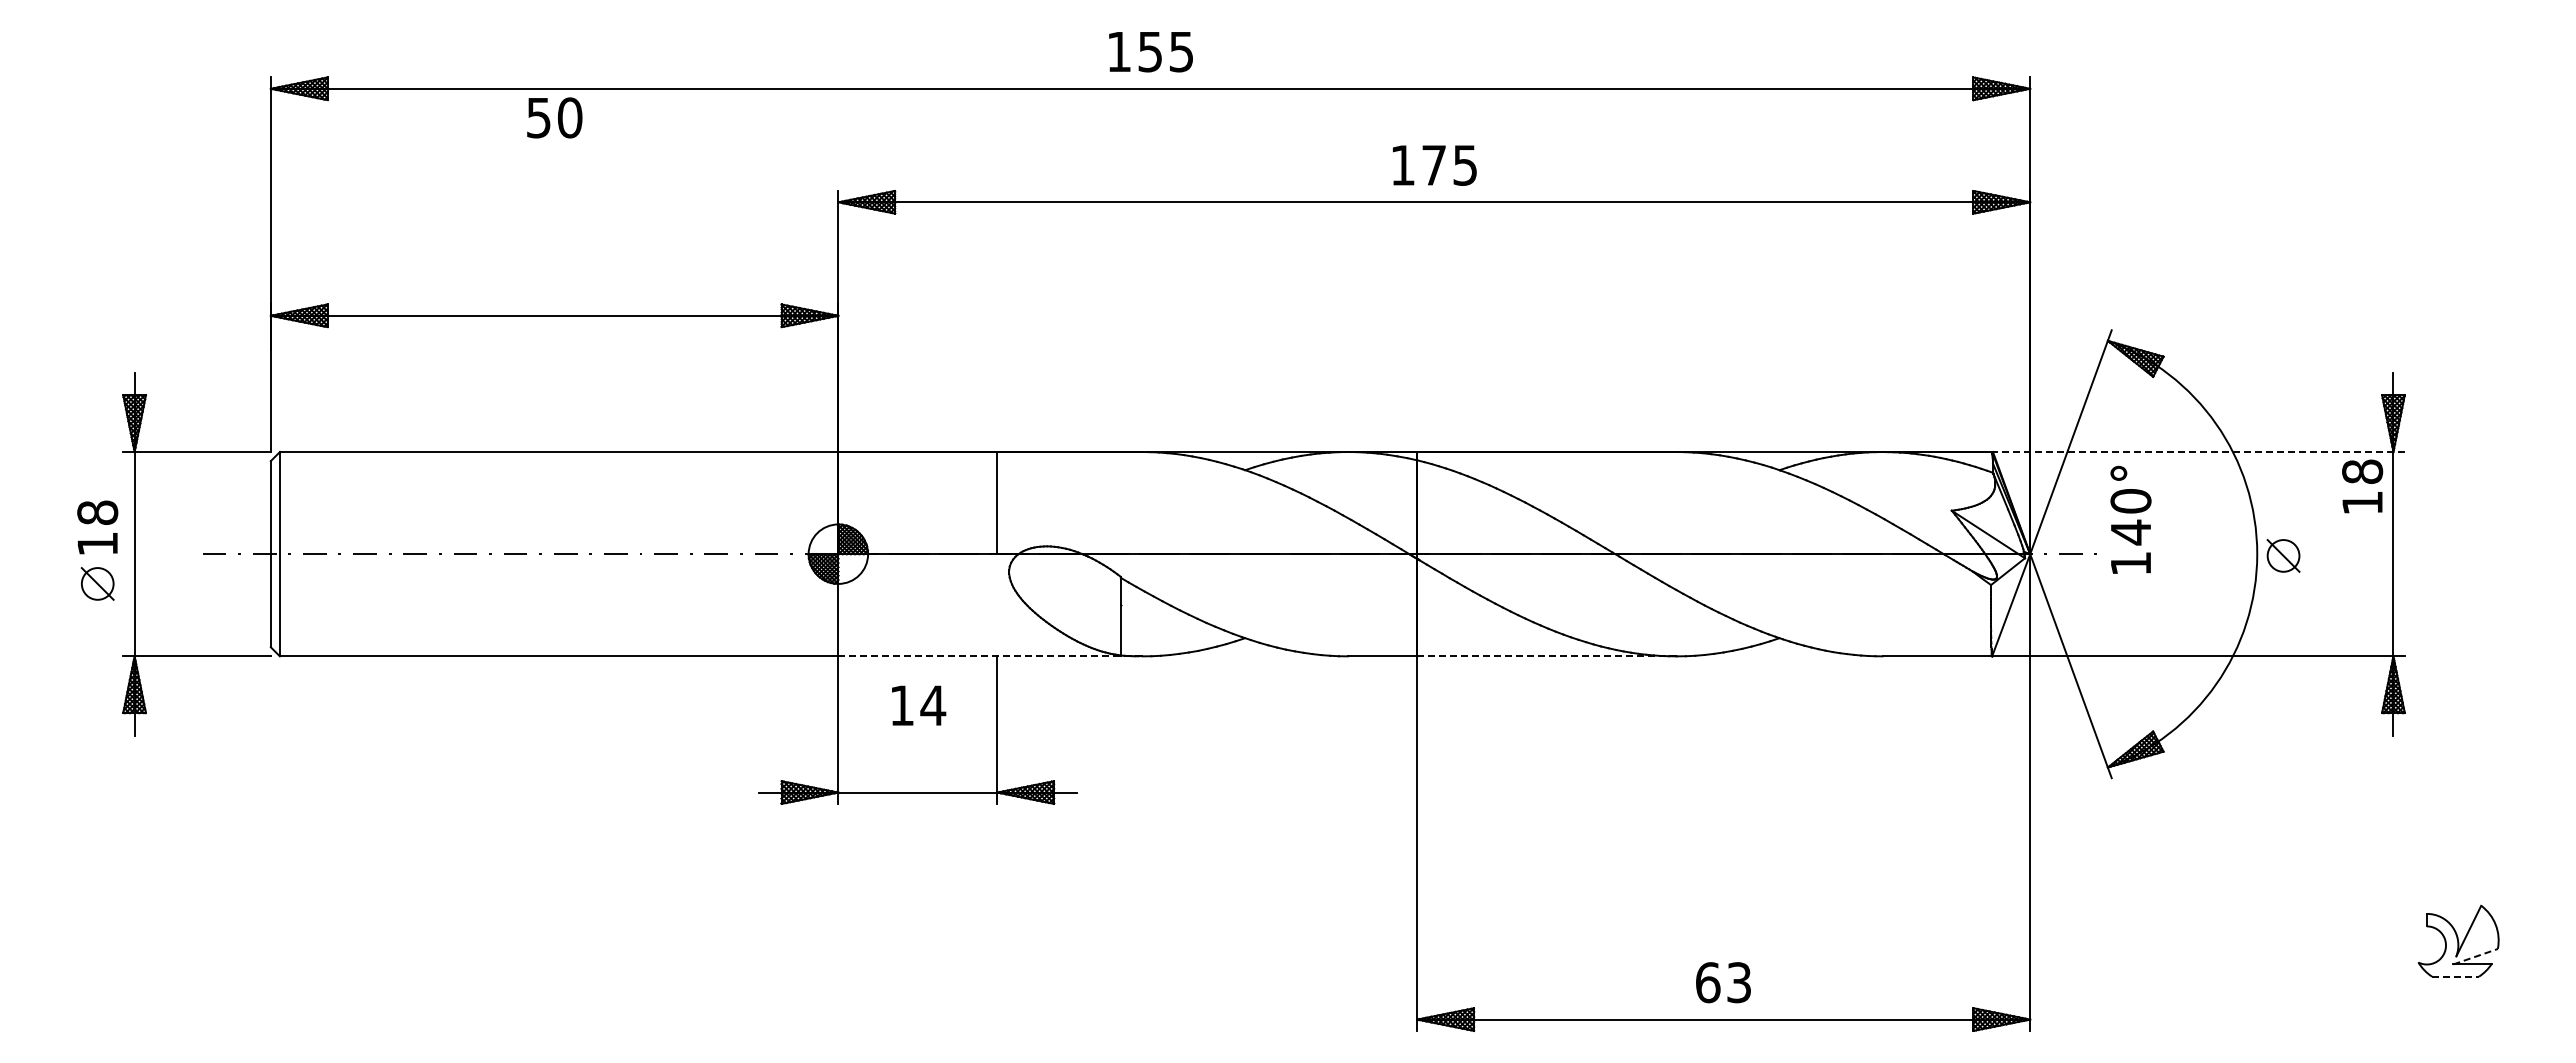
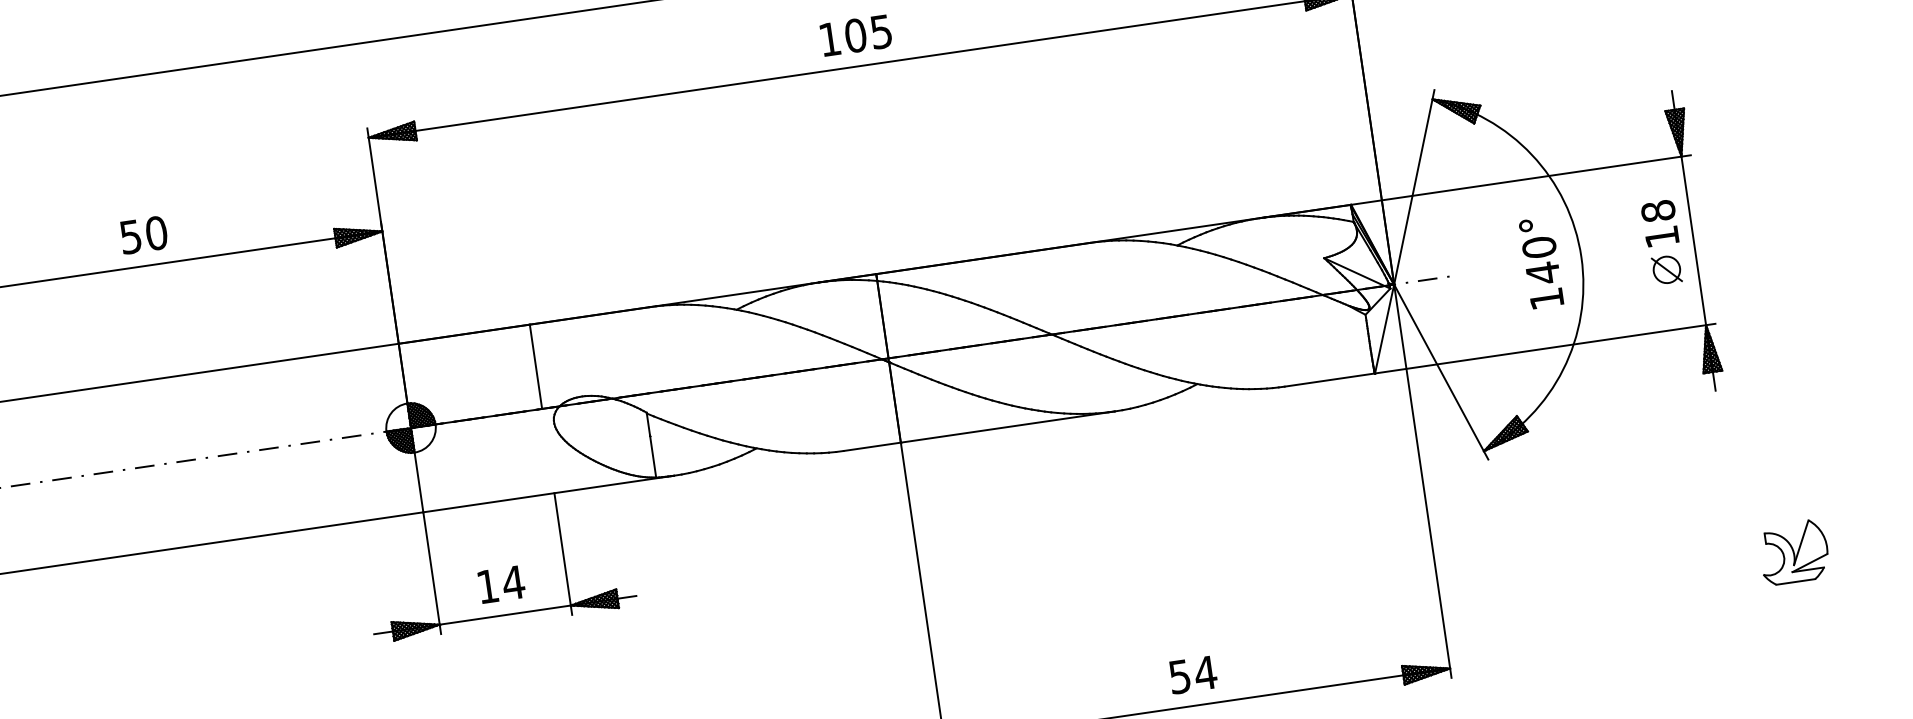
text: (554, 117) -> (143, 234), moved
text: (1434, 164) -> (855, 34), 175 -> 105
line: (2198, 452) -> (1520, 180), dashed -> solid
text: (2362, 486) -> (1660, 223), moved
text: (2130, 519) -> (1541, 262), moved
part: (2283, 555) -> (1666, 269), moved
line: (990, 656) -> (548, 494), dashed -> solid
line: (1546, 656) -> (1007, 427), dashed -> solid
text: (919, 705) -> (502, 584), moved
line: (2475, 956) -> (1809, 562), dashed -> solid
line: (2456, 976) -> (1796, 581), dashed -> solid
text: (1724, 982) -> (1193, 674), 63 -> 54

